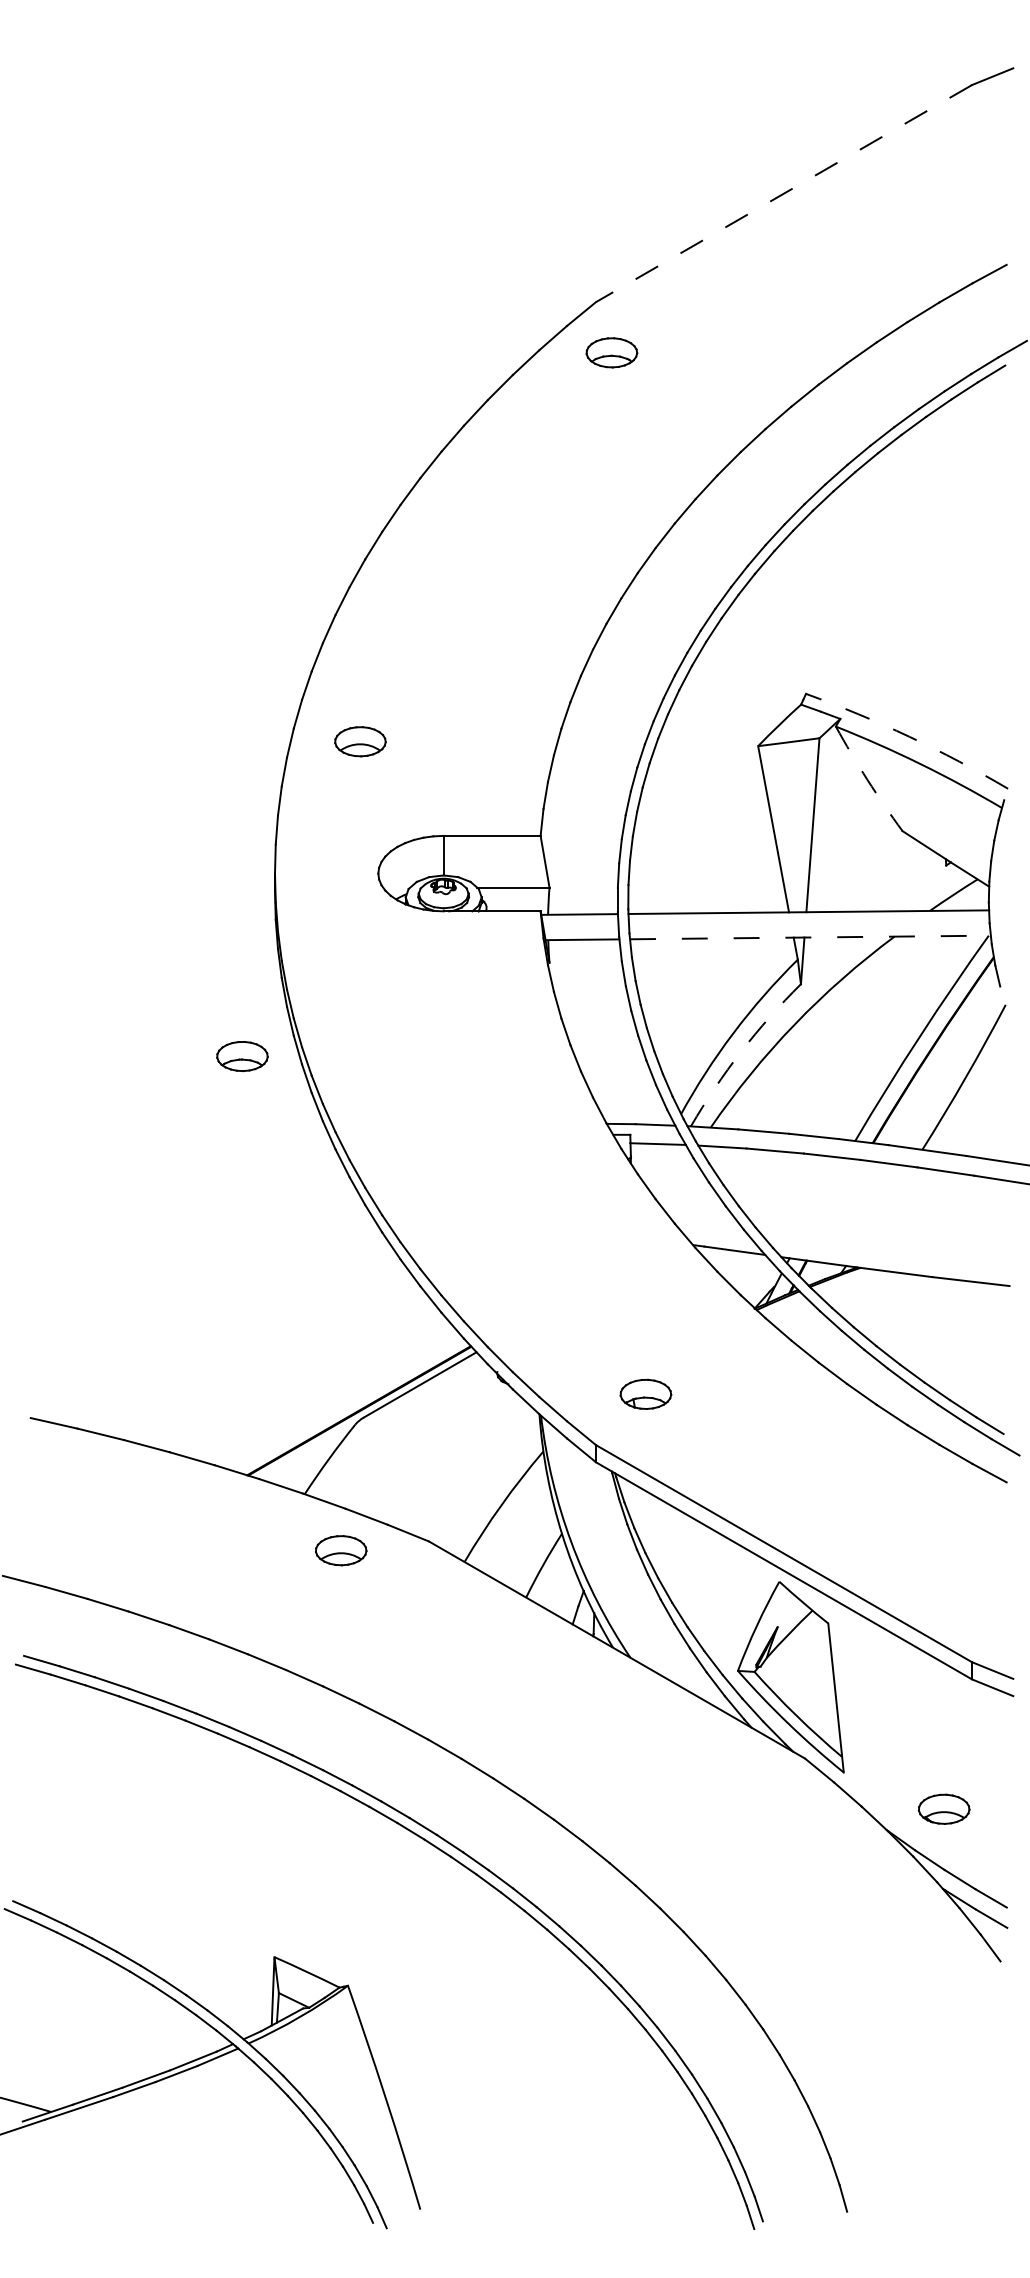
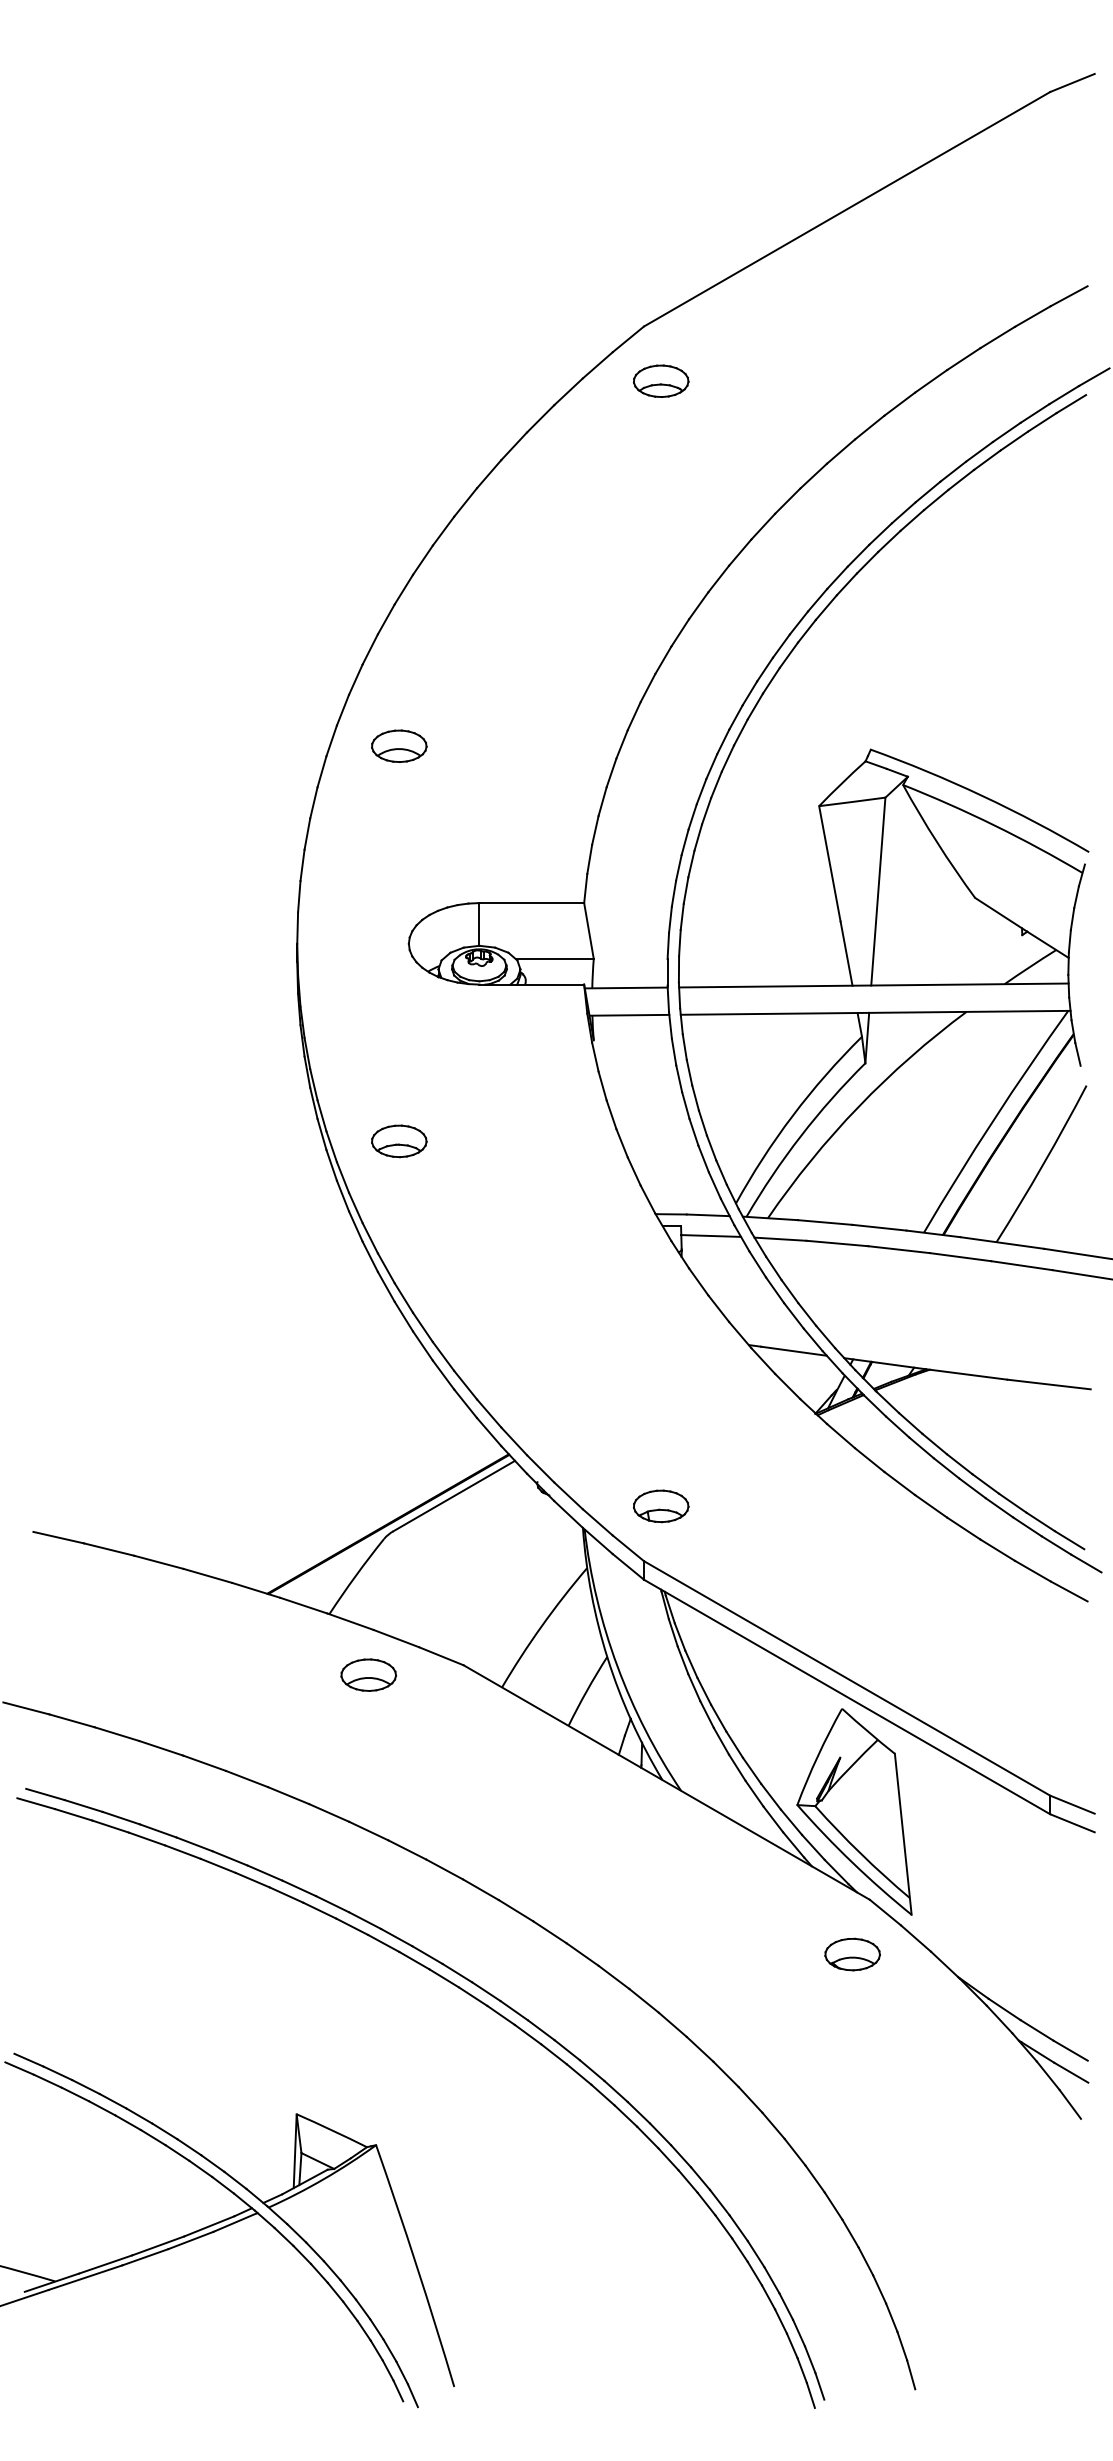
line: (783, 193) -> (846, 209), dashed -> solid
arc: (909, 736) -> (982, 795), dashed -> solid
part: (360, 741) -> (399, 746), moved
arc: (867, 779) -> (937, 842), dashed -> solid
line: (810, 937) -> (875, 1012), dashed -> solid
arc: (741, 1051) -> (801, 1135), dashed -> solid
part: (242, 1056) -> (399, 1141), moved
part: (645, 1393) -> (660, 1505), moved
part: (944, 1808) -> (853, 1953), moved

